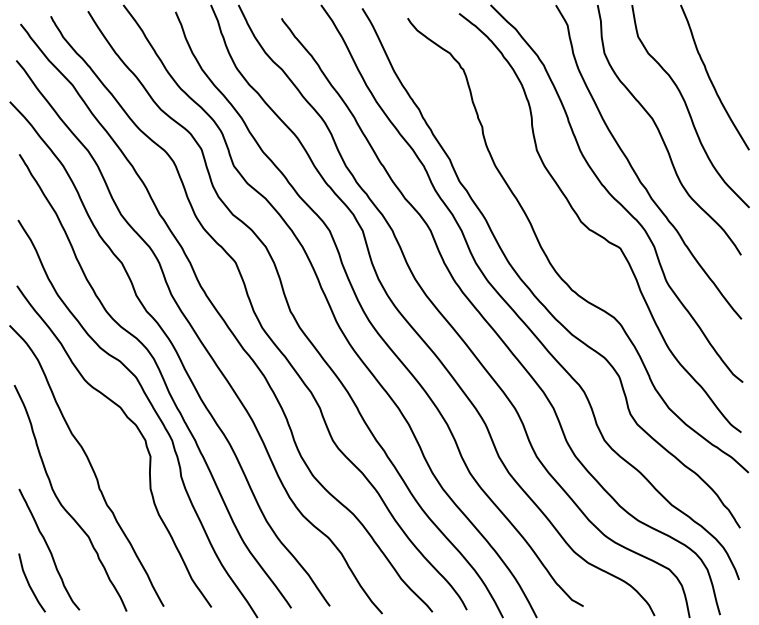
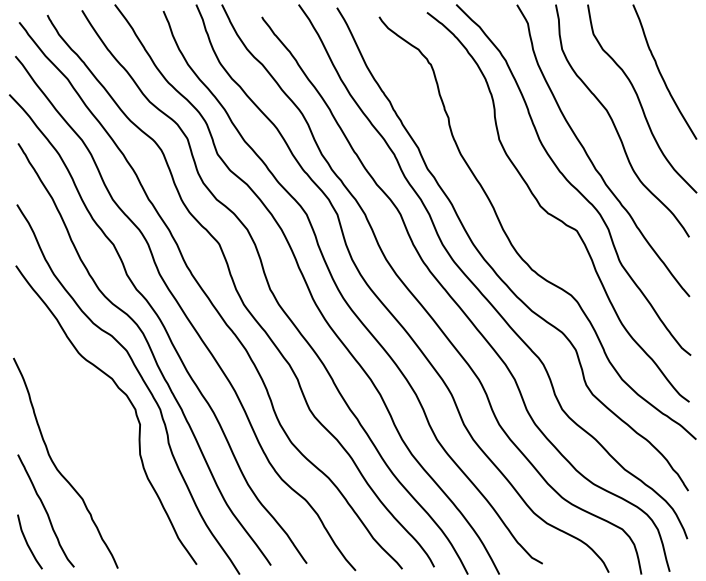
curve: (89, 464) -> (83, 431), removed

